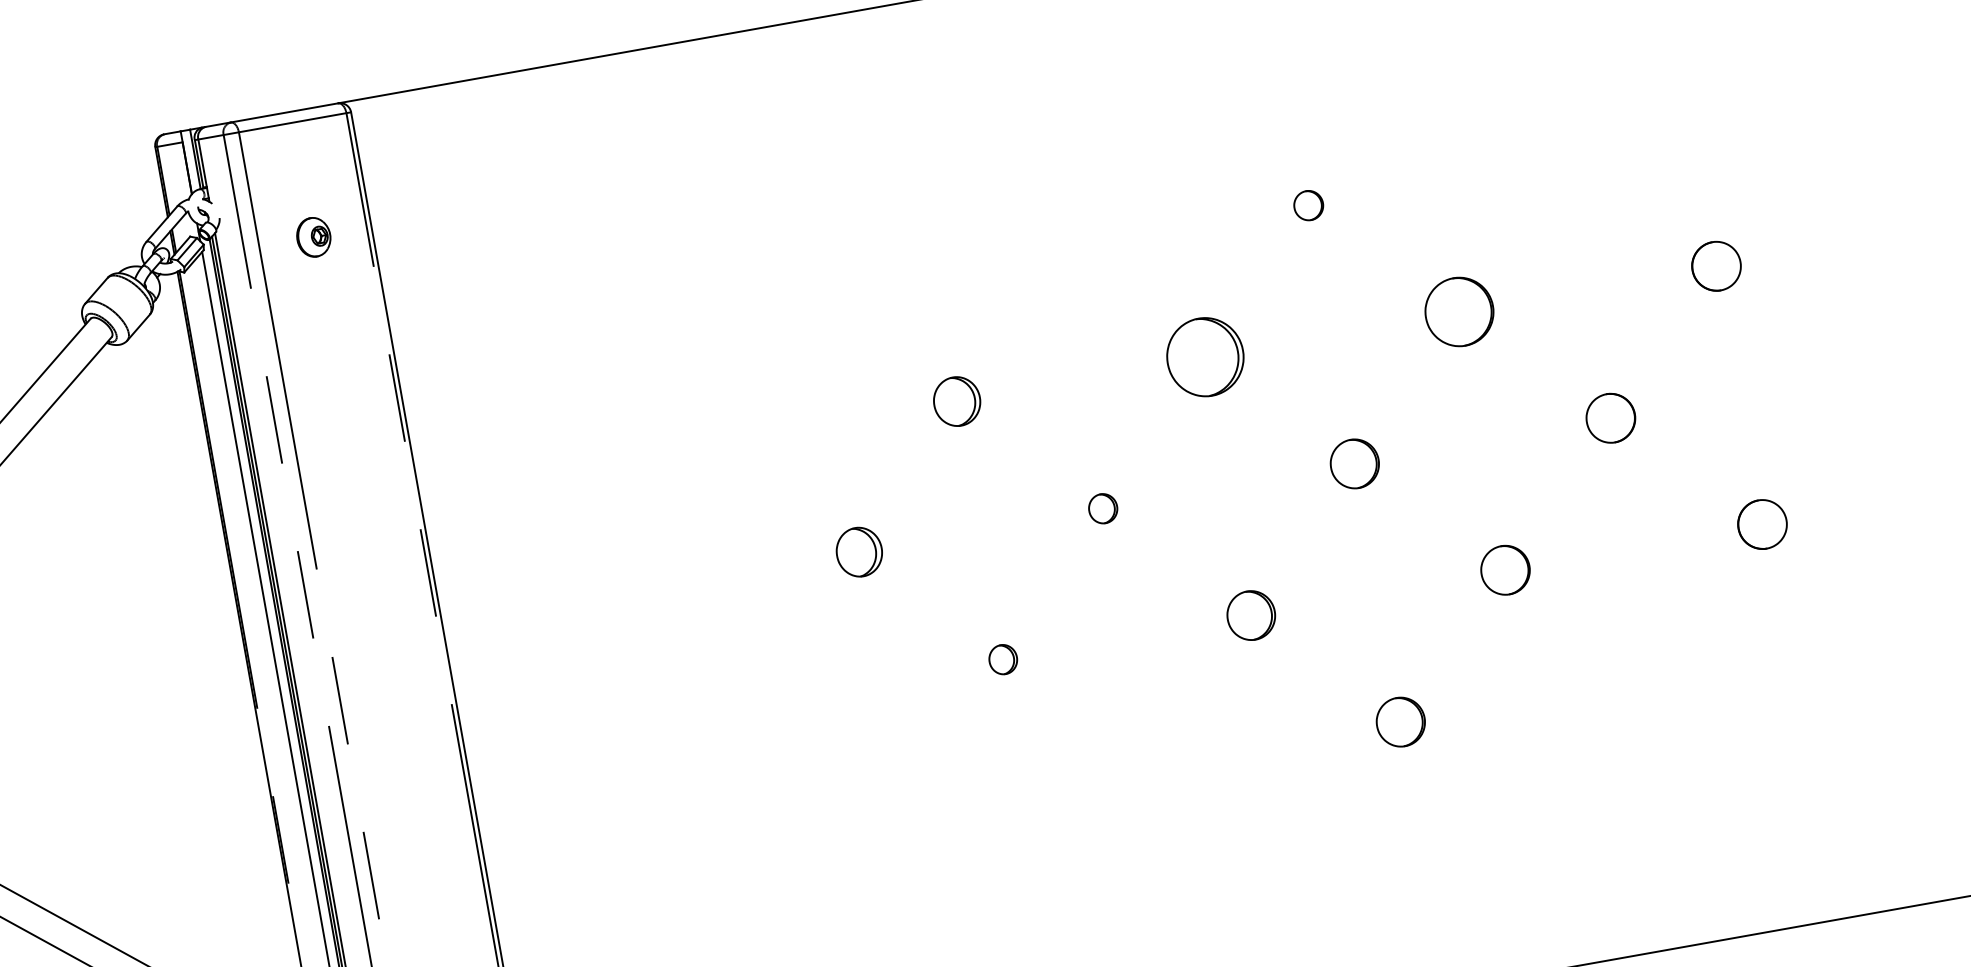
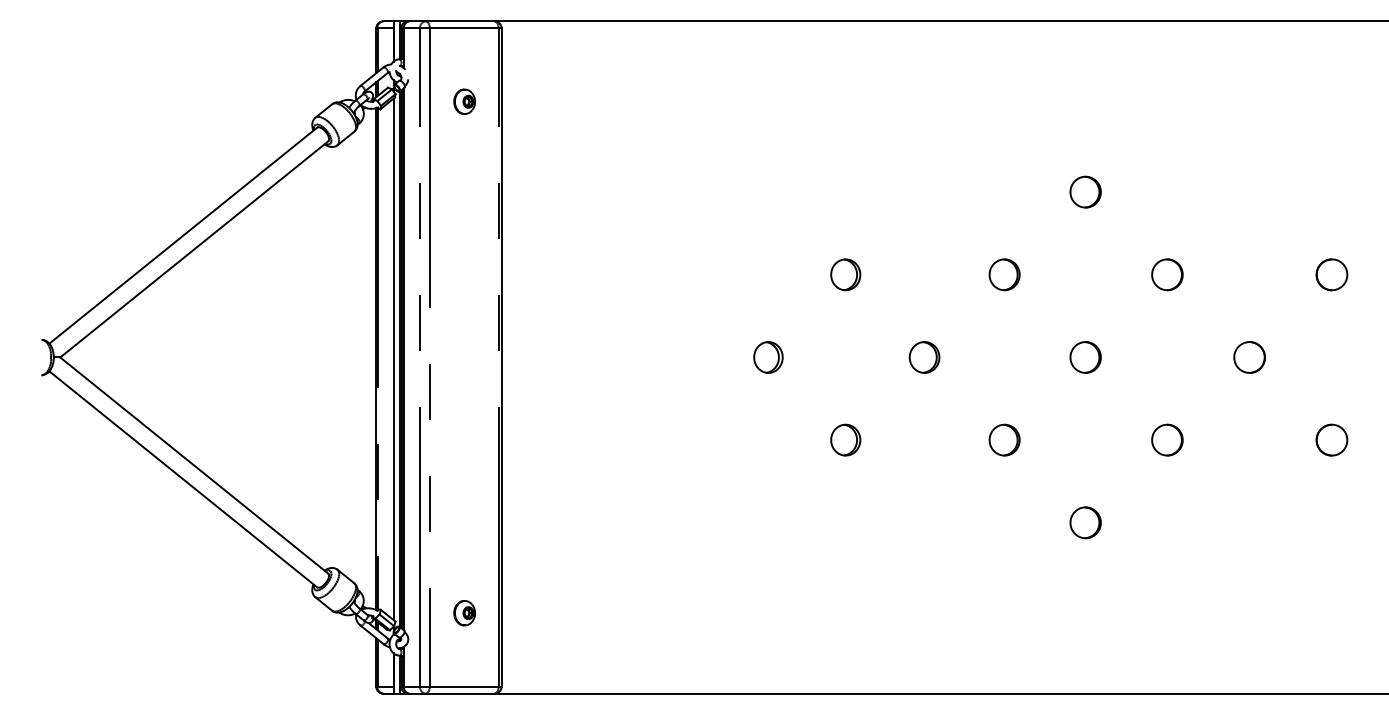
part: (1308, 204) -> (1085, 191), size x1.67
part: (1459, 311) -> (1167, 274), size x0.71
part: (1204, 356) -> (1004, 274), size x0.62
part: (1103, 508) -> (924, 357), size x1.67
part: (1002, 658) -> (845, 439), size x1.67

